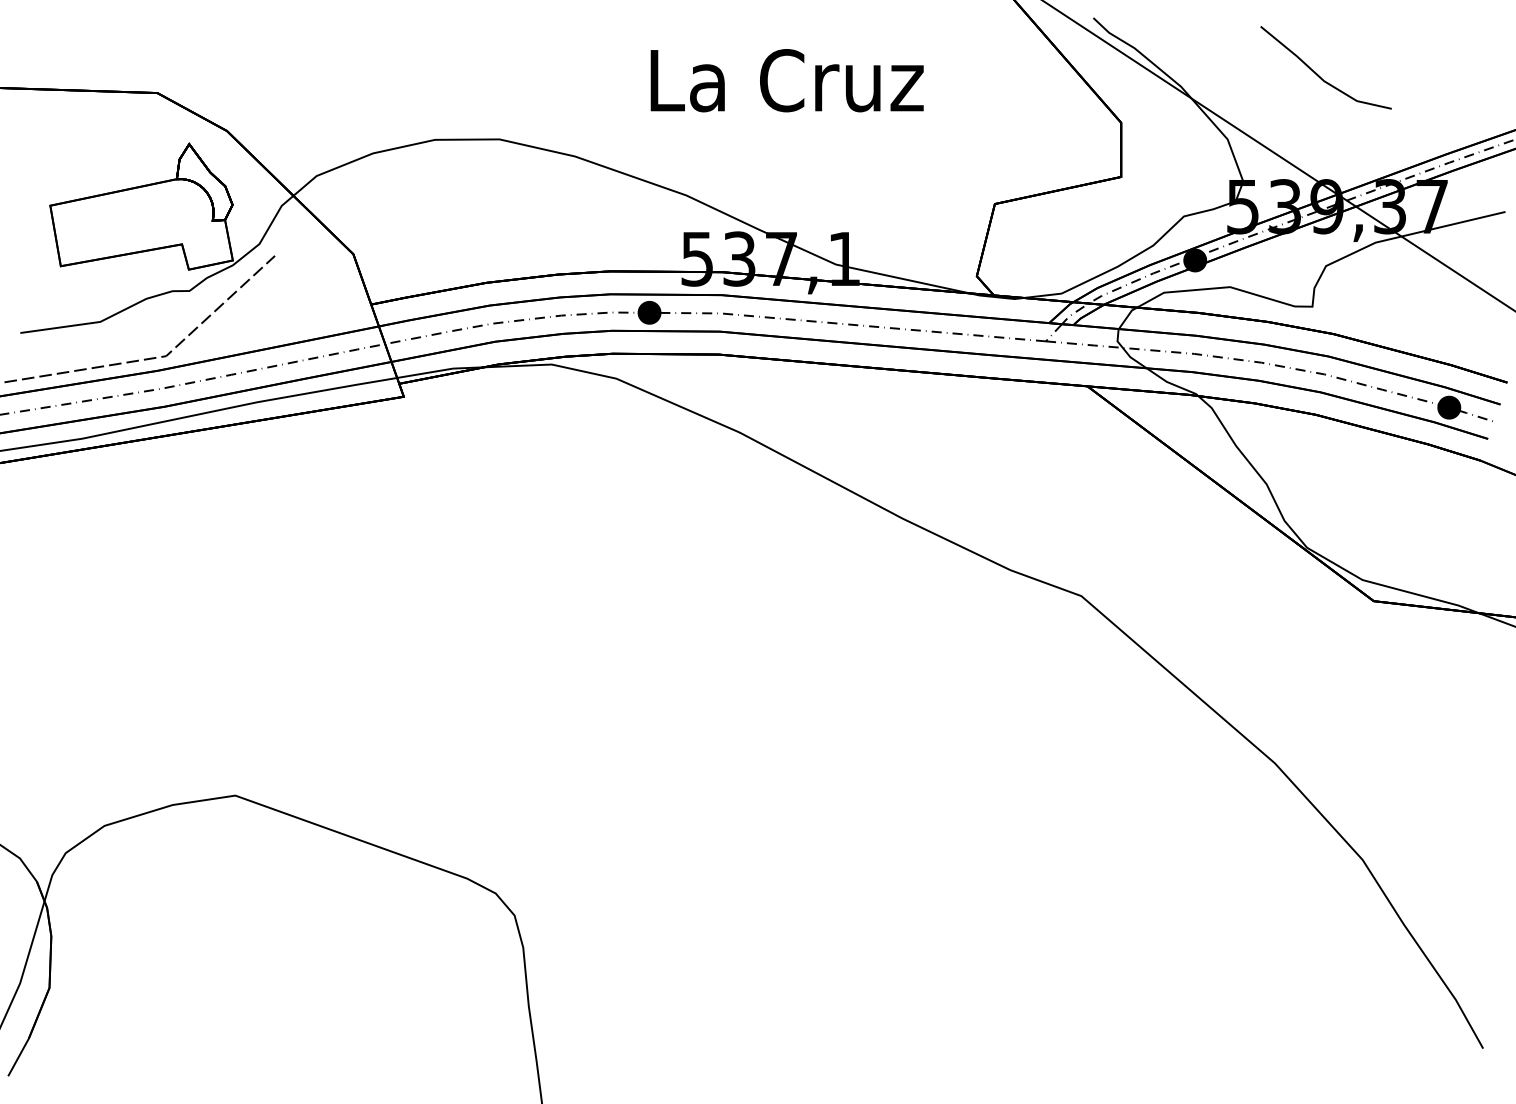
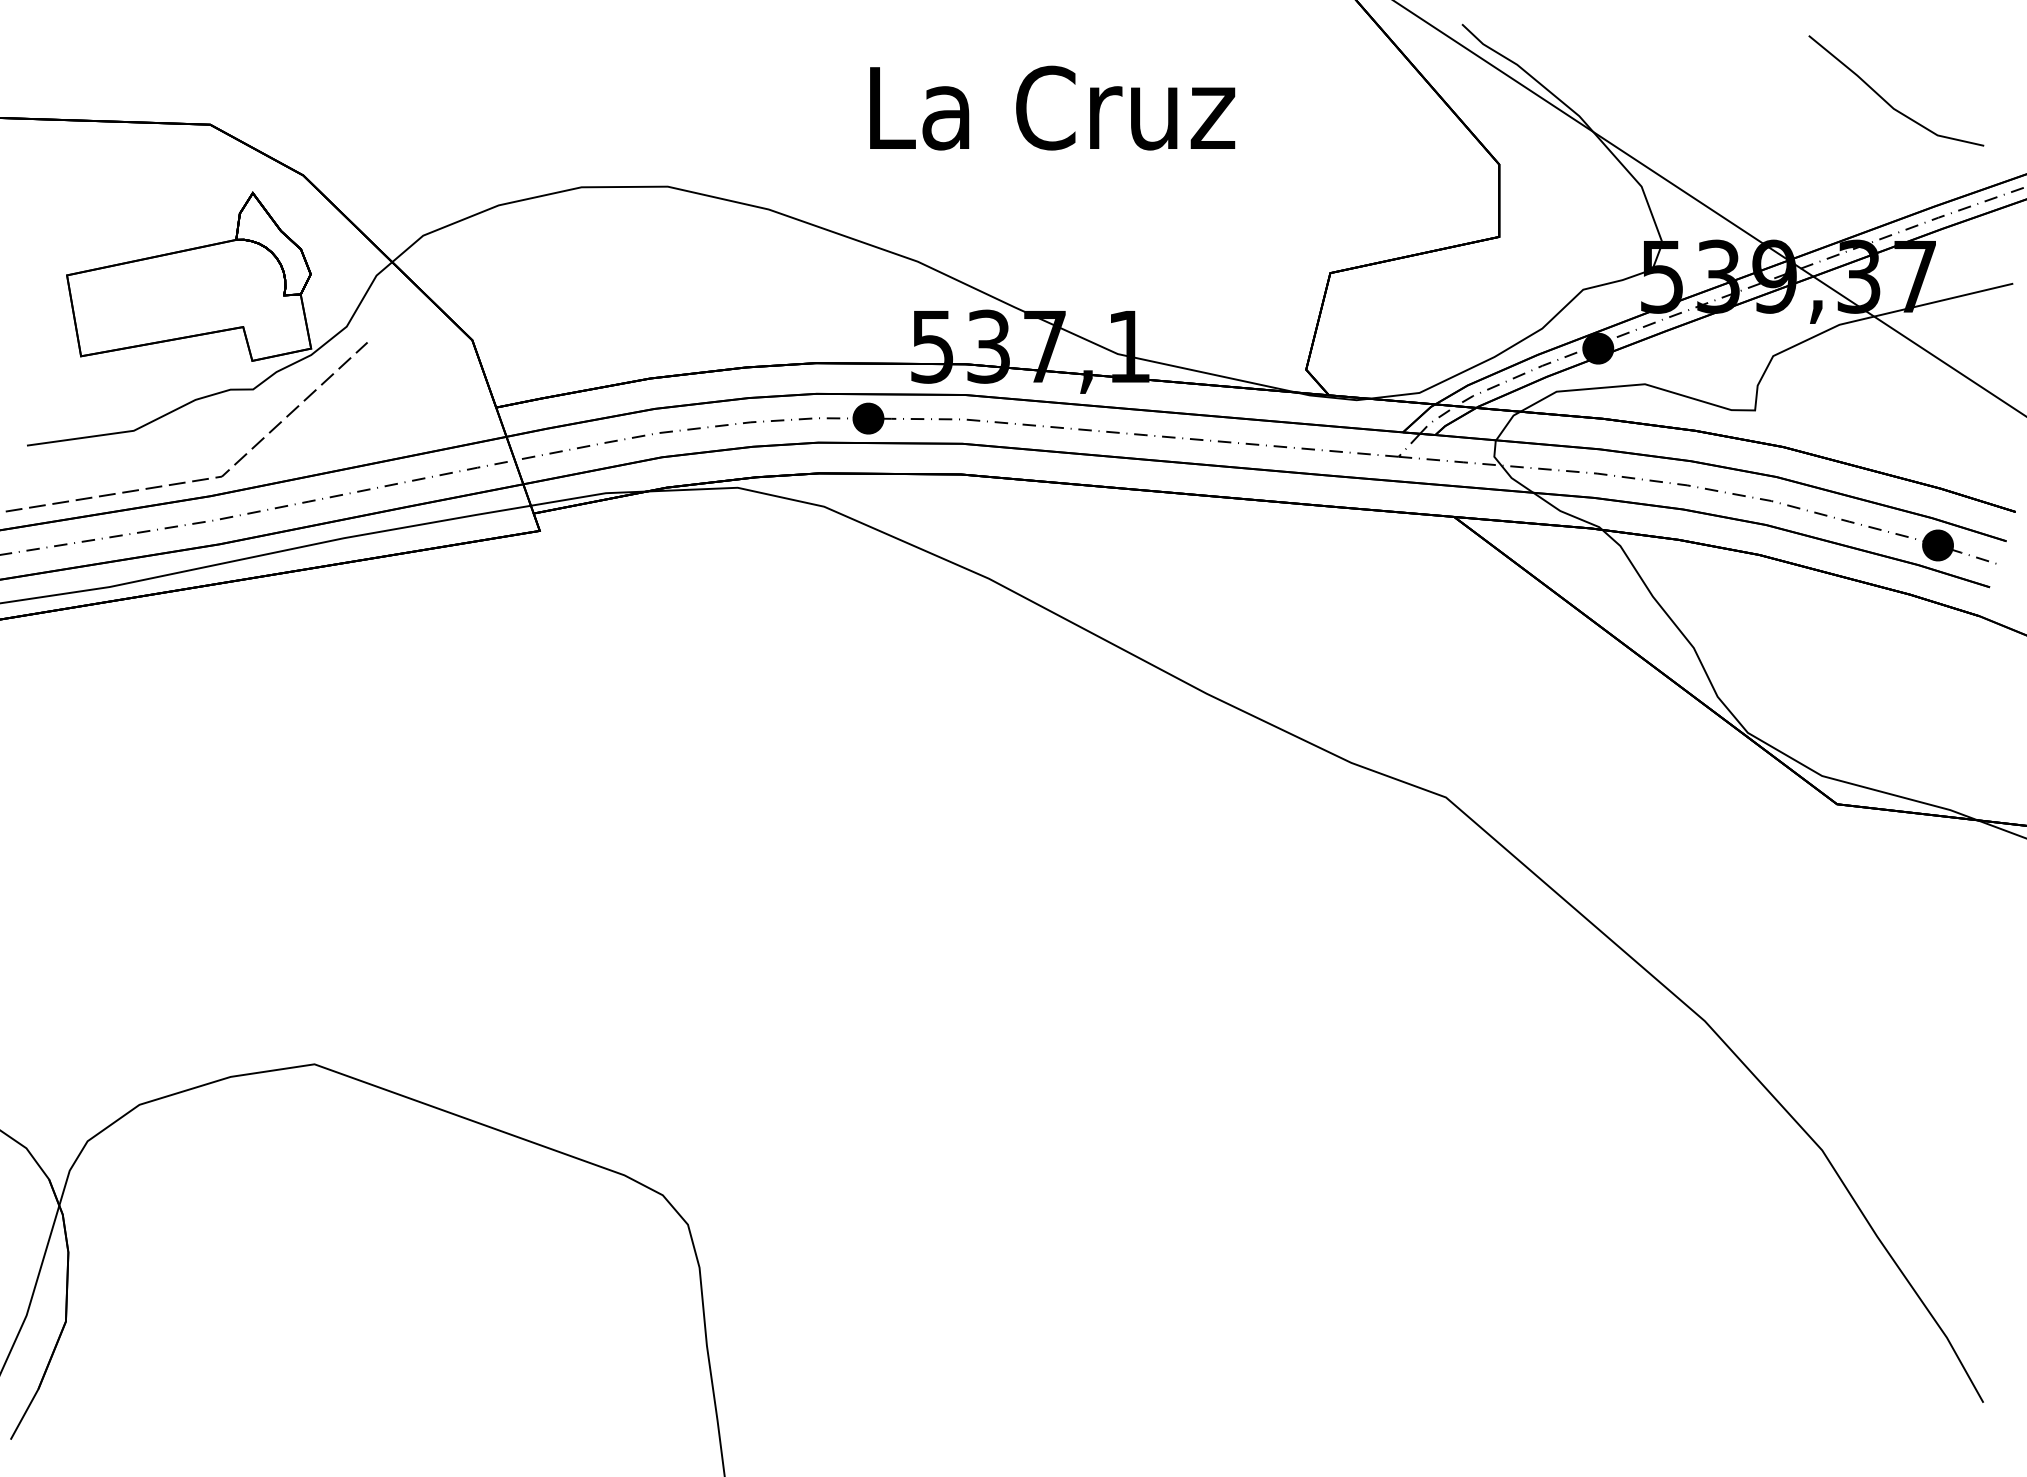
line: (1318, 74) -> (1886, 100), moved

